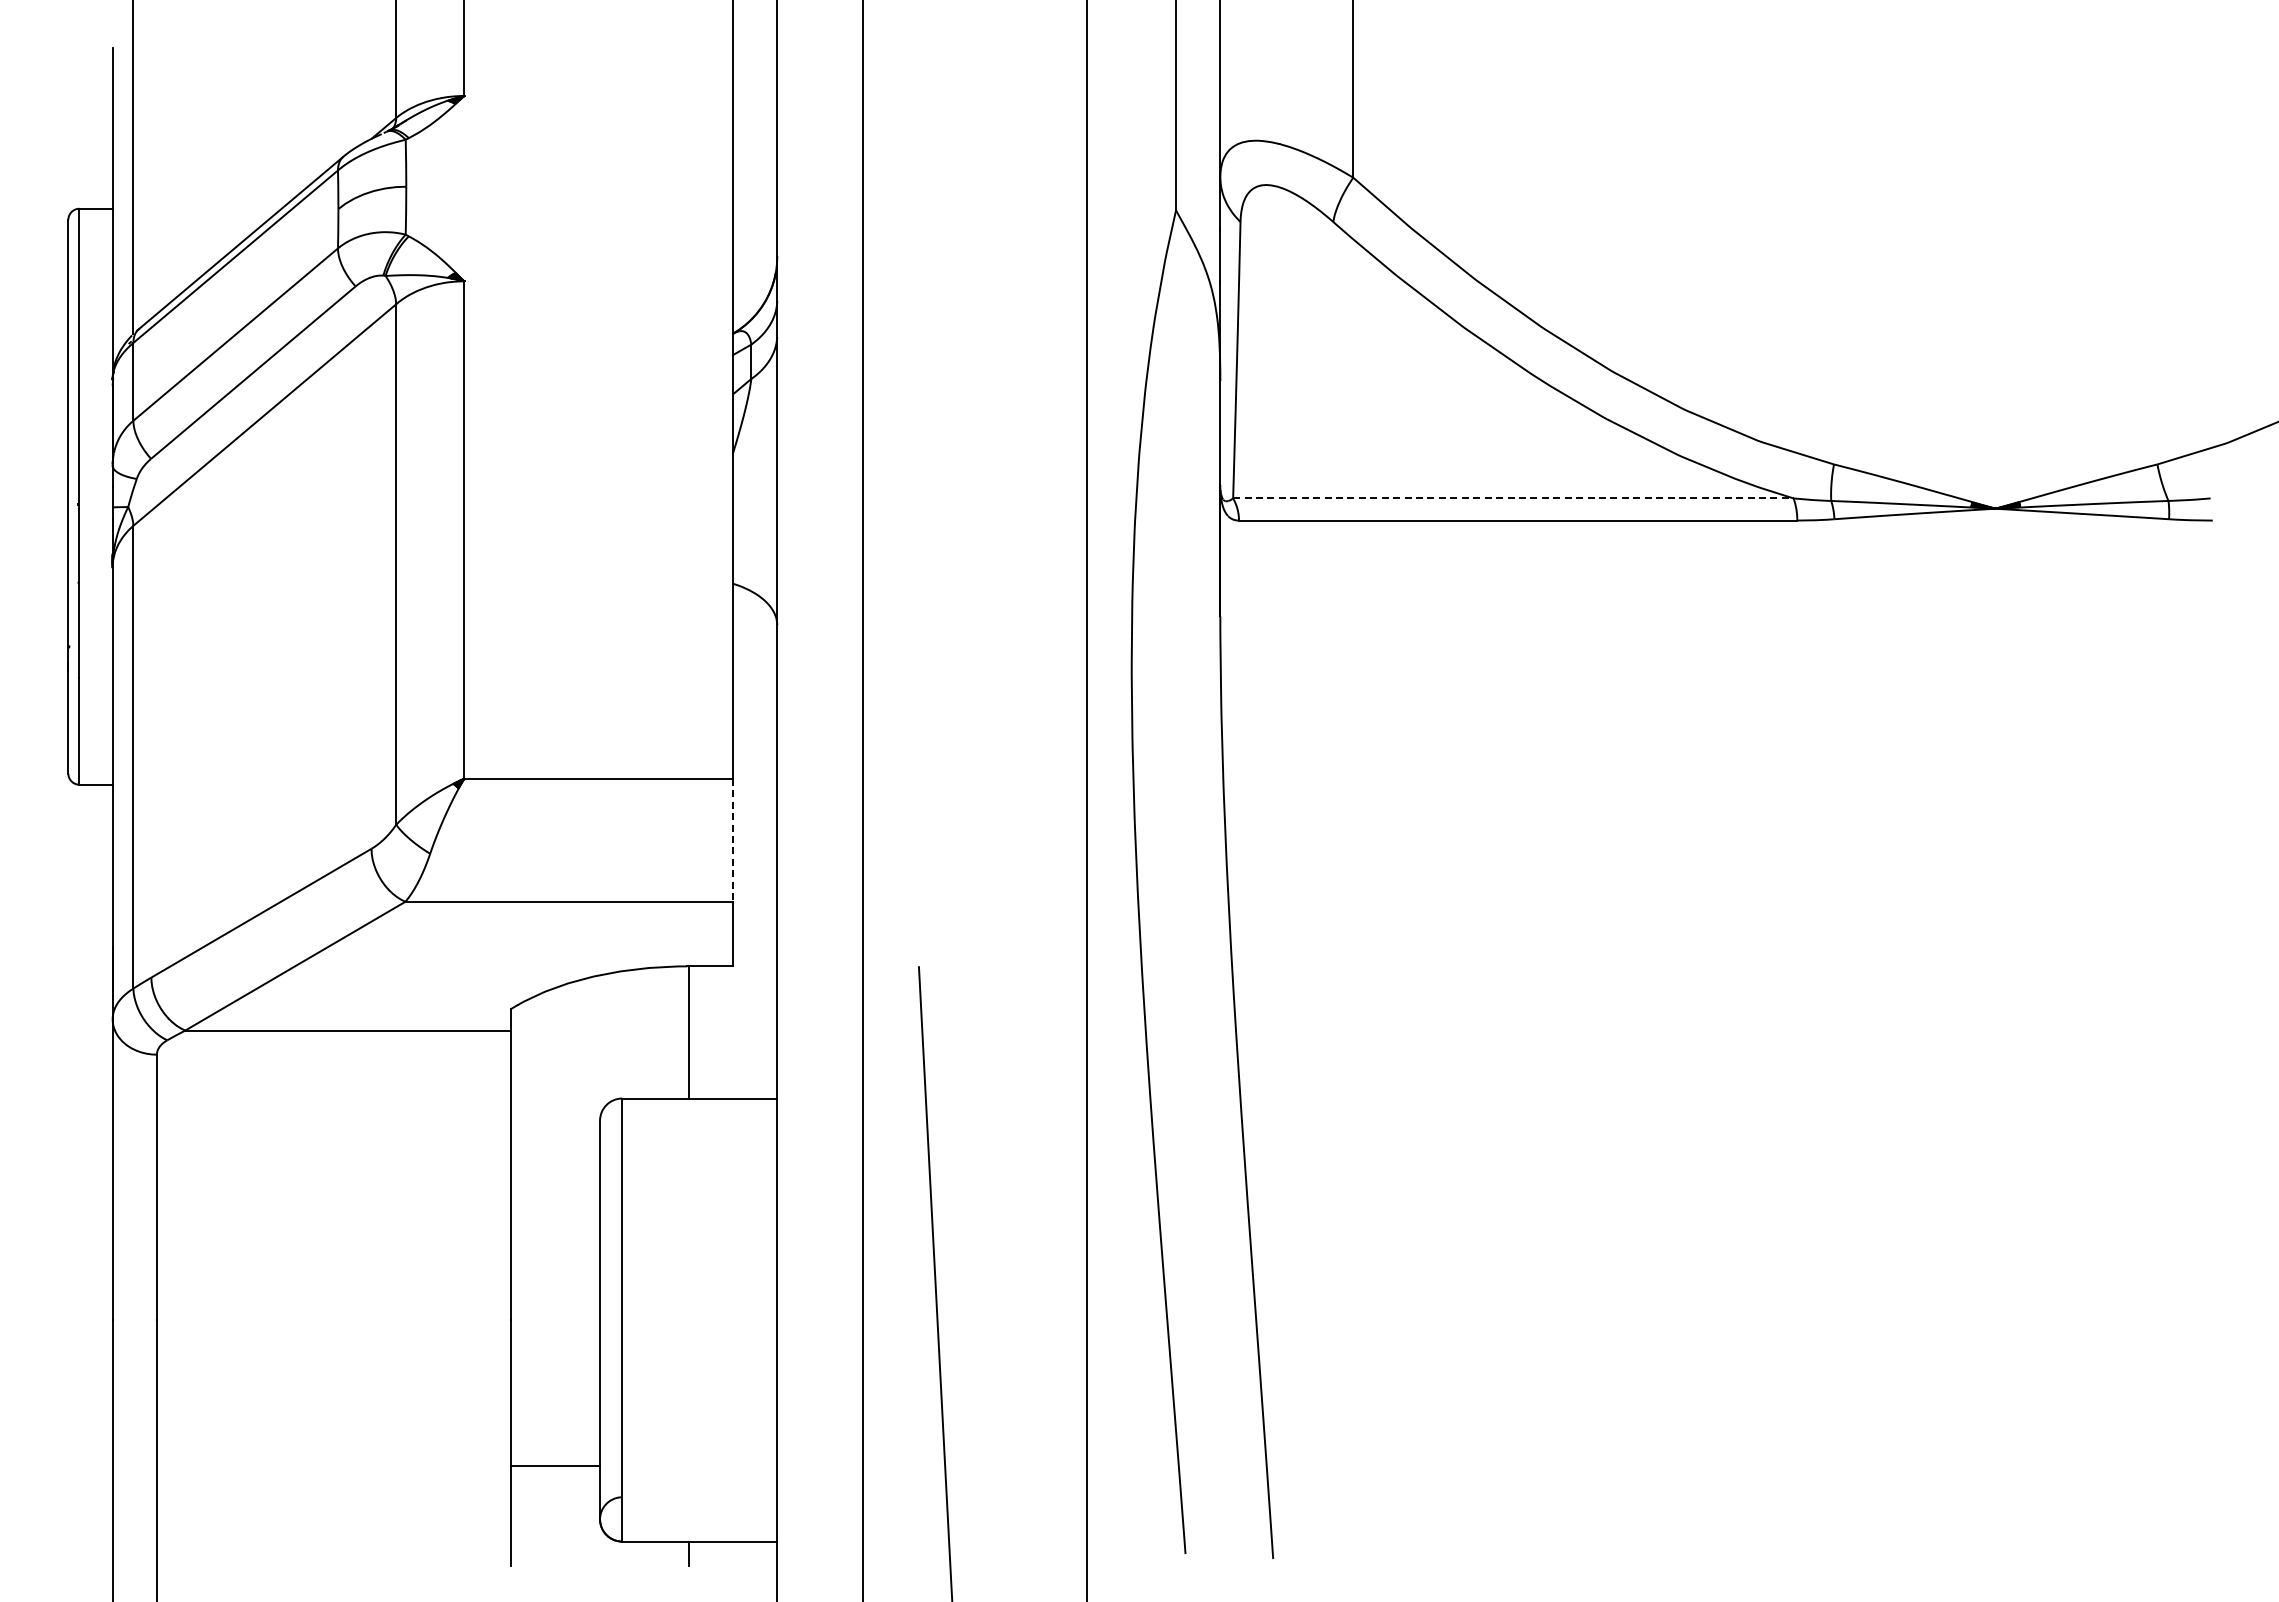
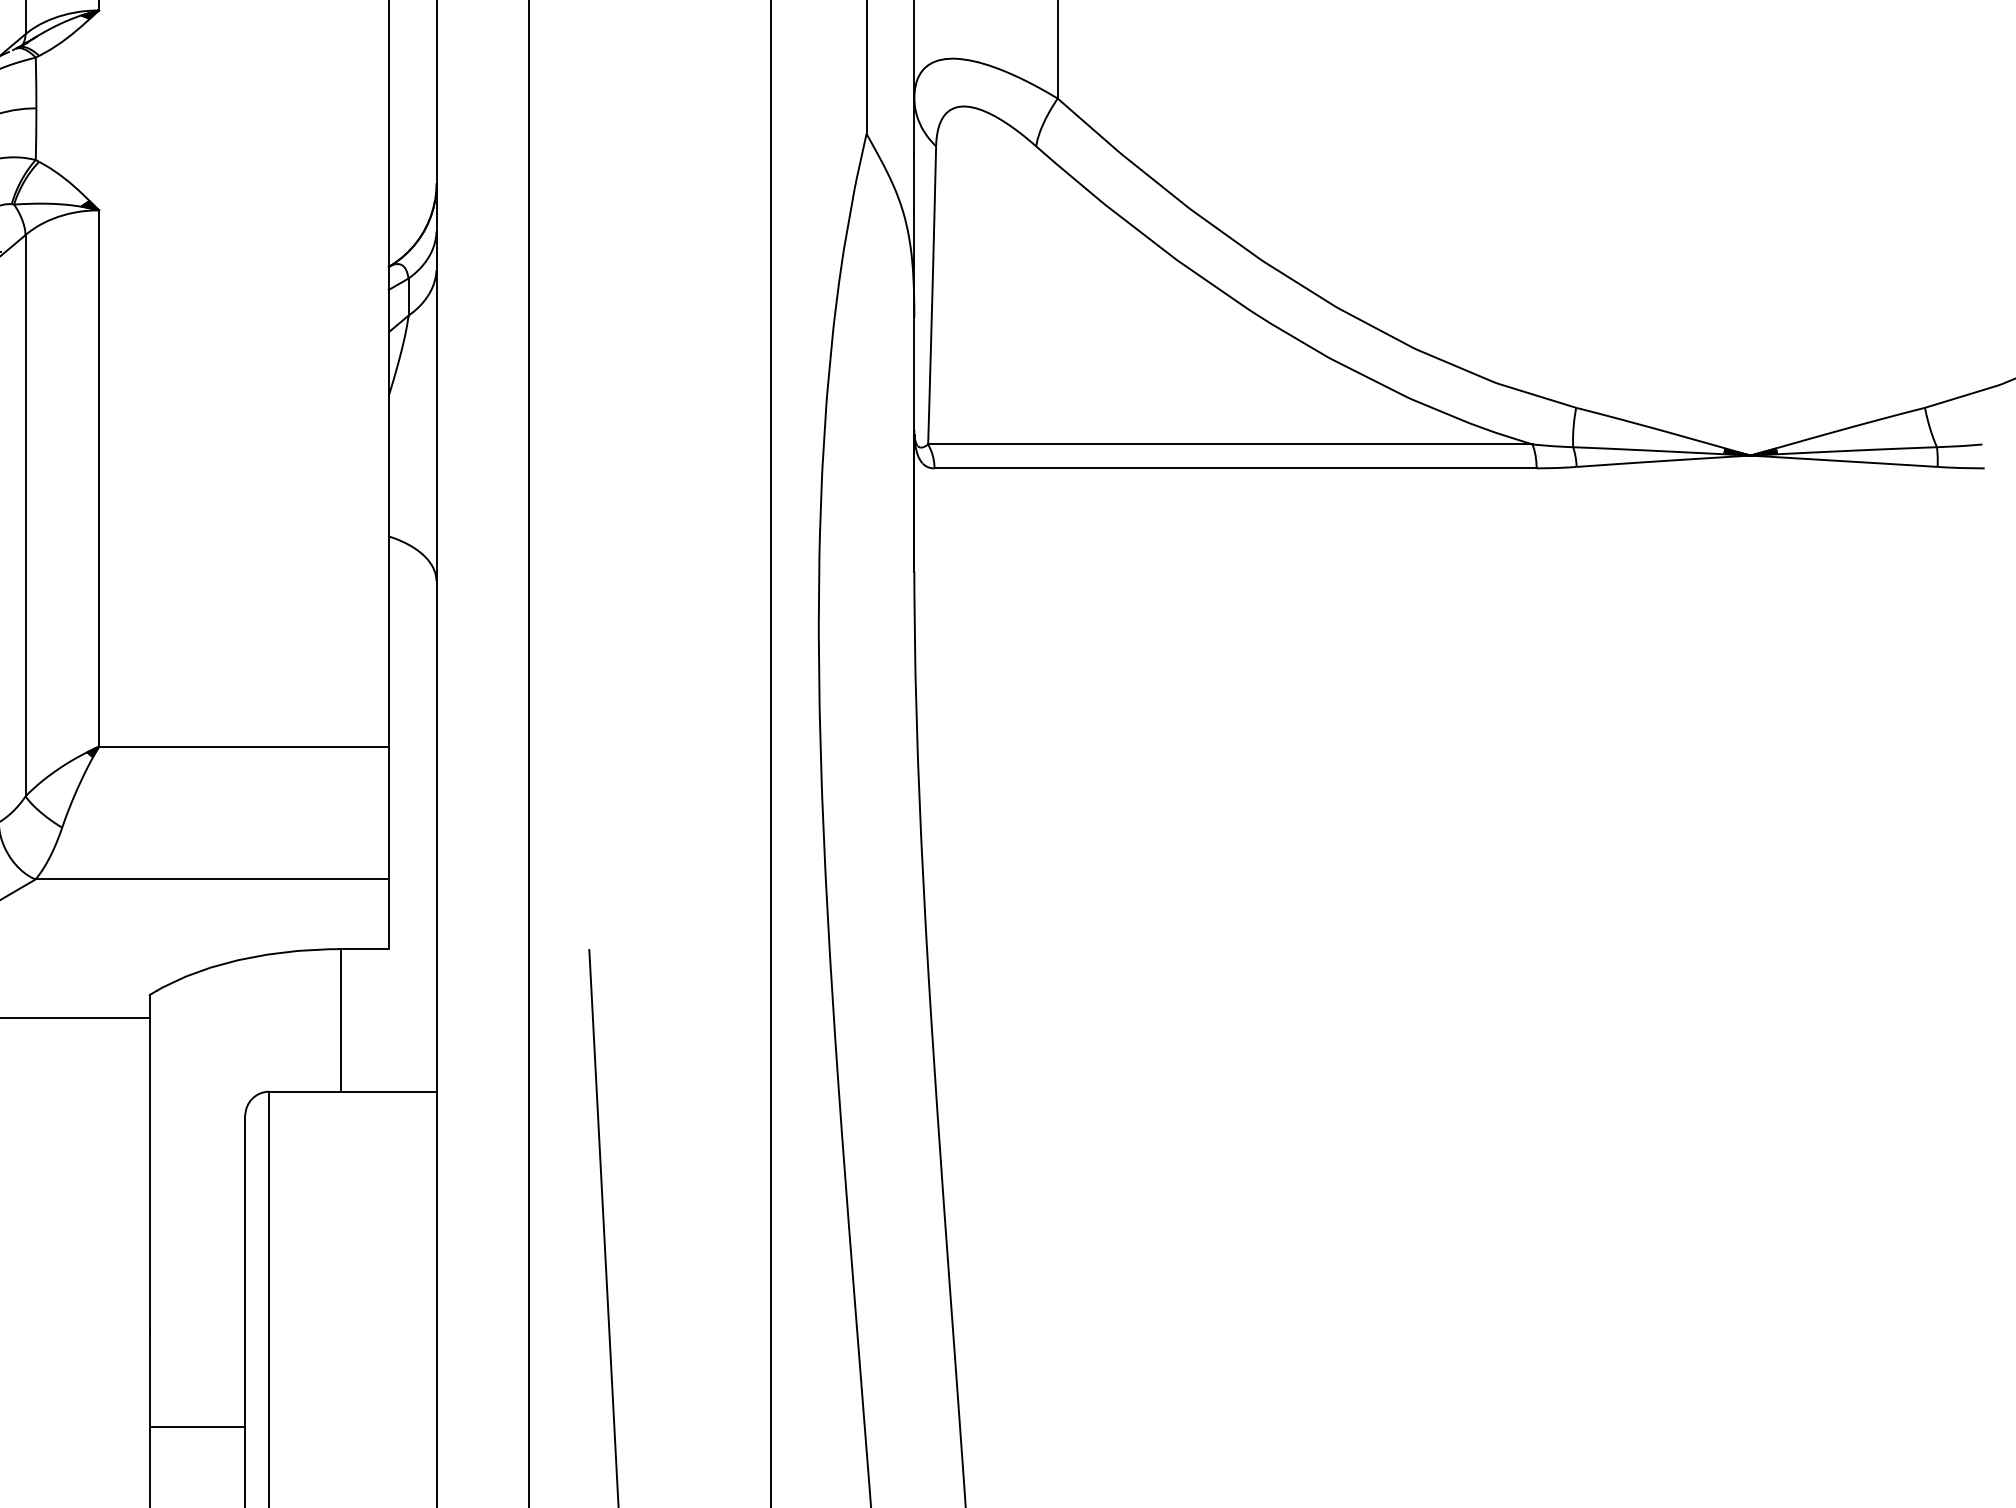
line: (1513, 498) -> (1230, 444), dashed -> solid
line: (732, 840) -> (388, 813), dashed -> solid
line: (555, 1466) -> (197, 1427), moved

